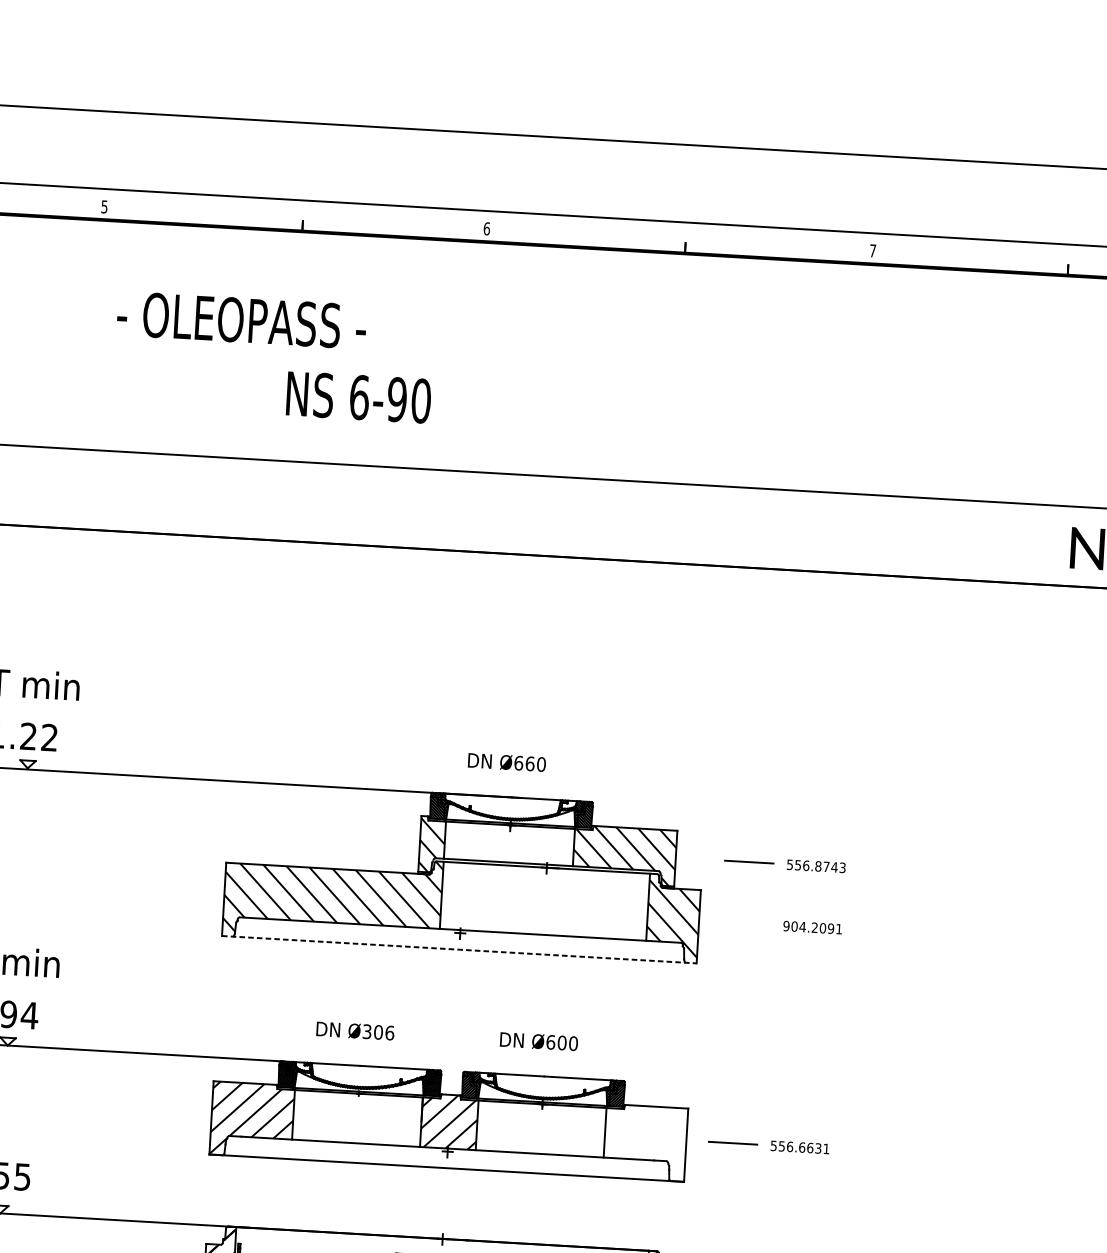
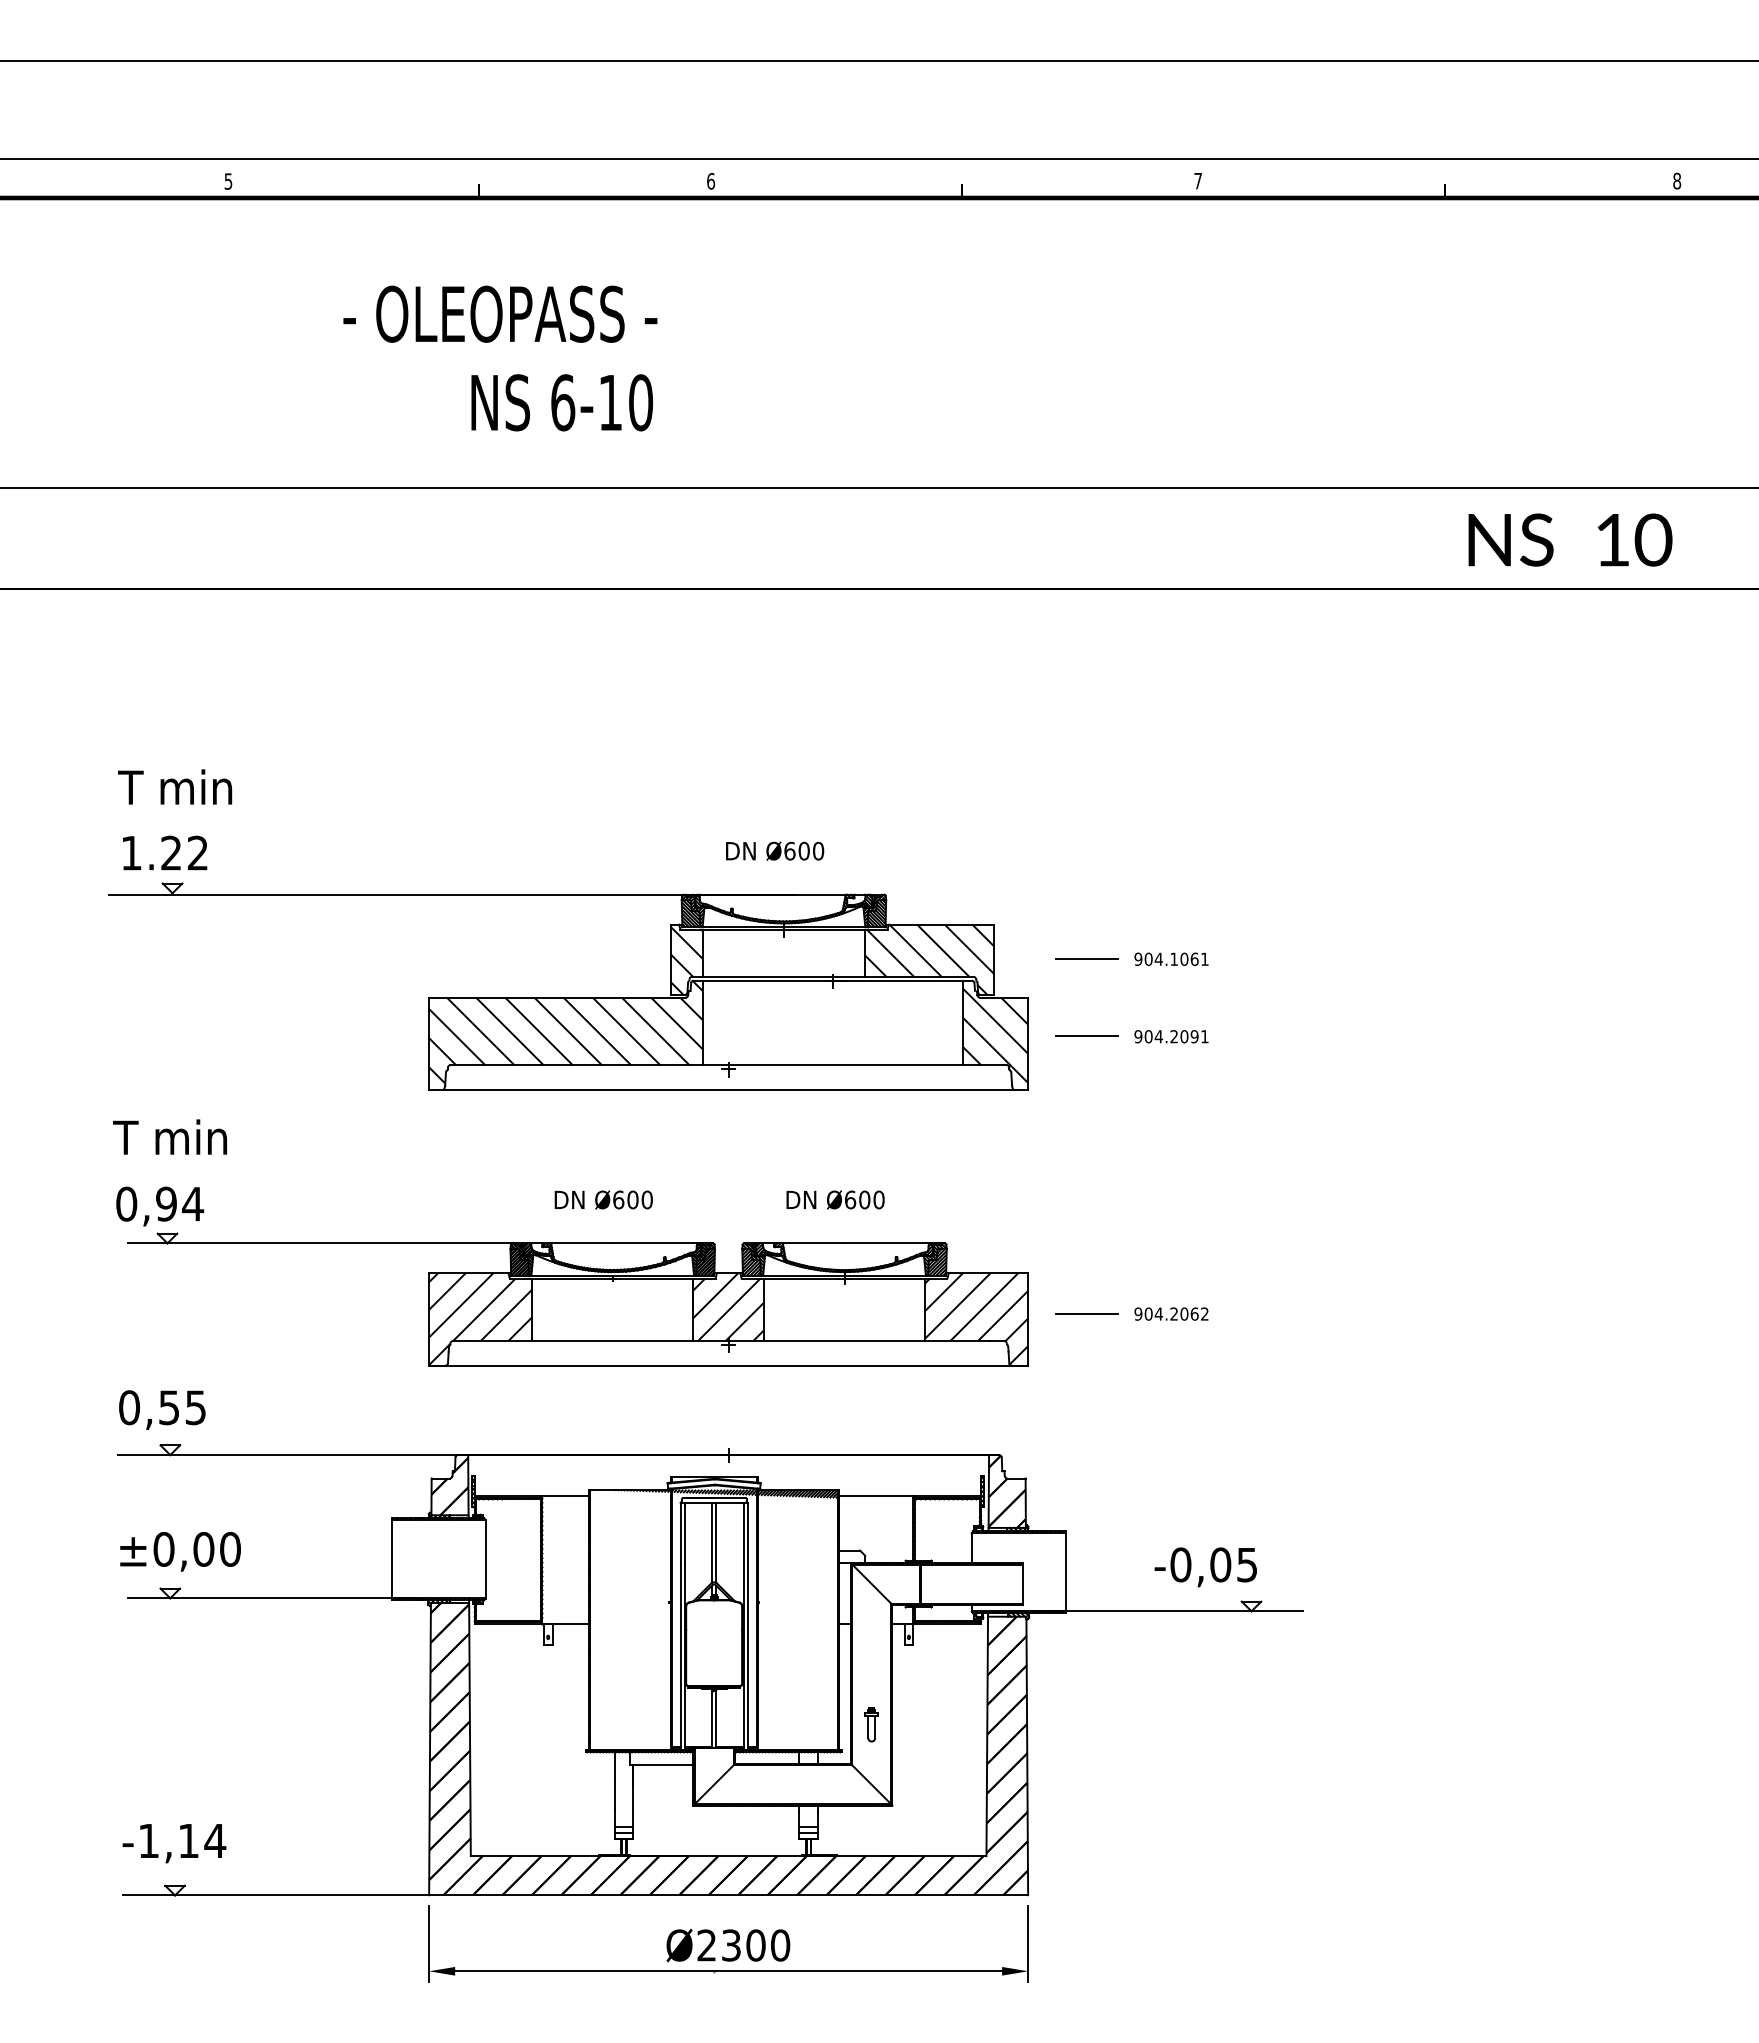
text: (241, 319) -> (500, 313), moved
text: (397, 399) -> (610, 402), 6-90 -> 6-10
text: (529, 763) -> (803, 850), Ø660 -> Ø600
text: (816, 865) -> (1171, 958), 556.8743 -> 904.1061
line: (745, 923) -> (1086, 1036), added
line: (460, 950) -> (729, 1090), dashed -> solid
text: (378, 1032) -> (632, 1199), Ø306 -> Ø600
hatch: (645, 1142) -> (976, 1318), added
text: (800, 1146) -> (1171, 1313), 556.6631 -> 904.2062

